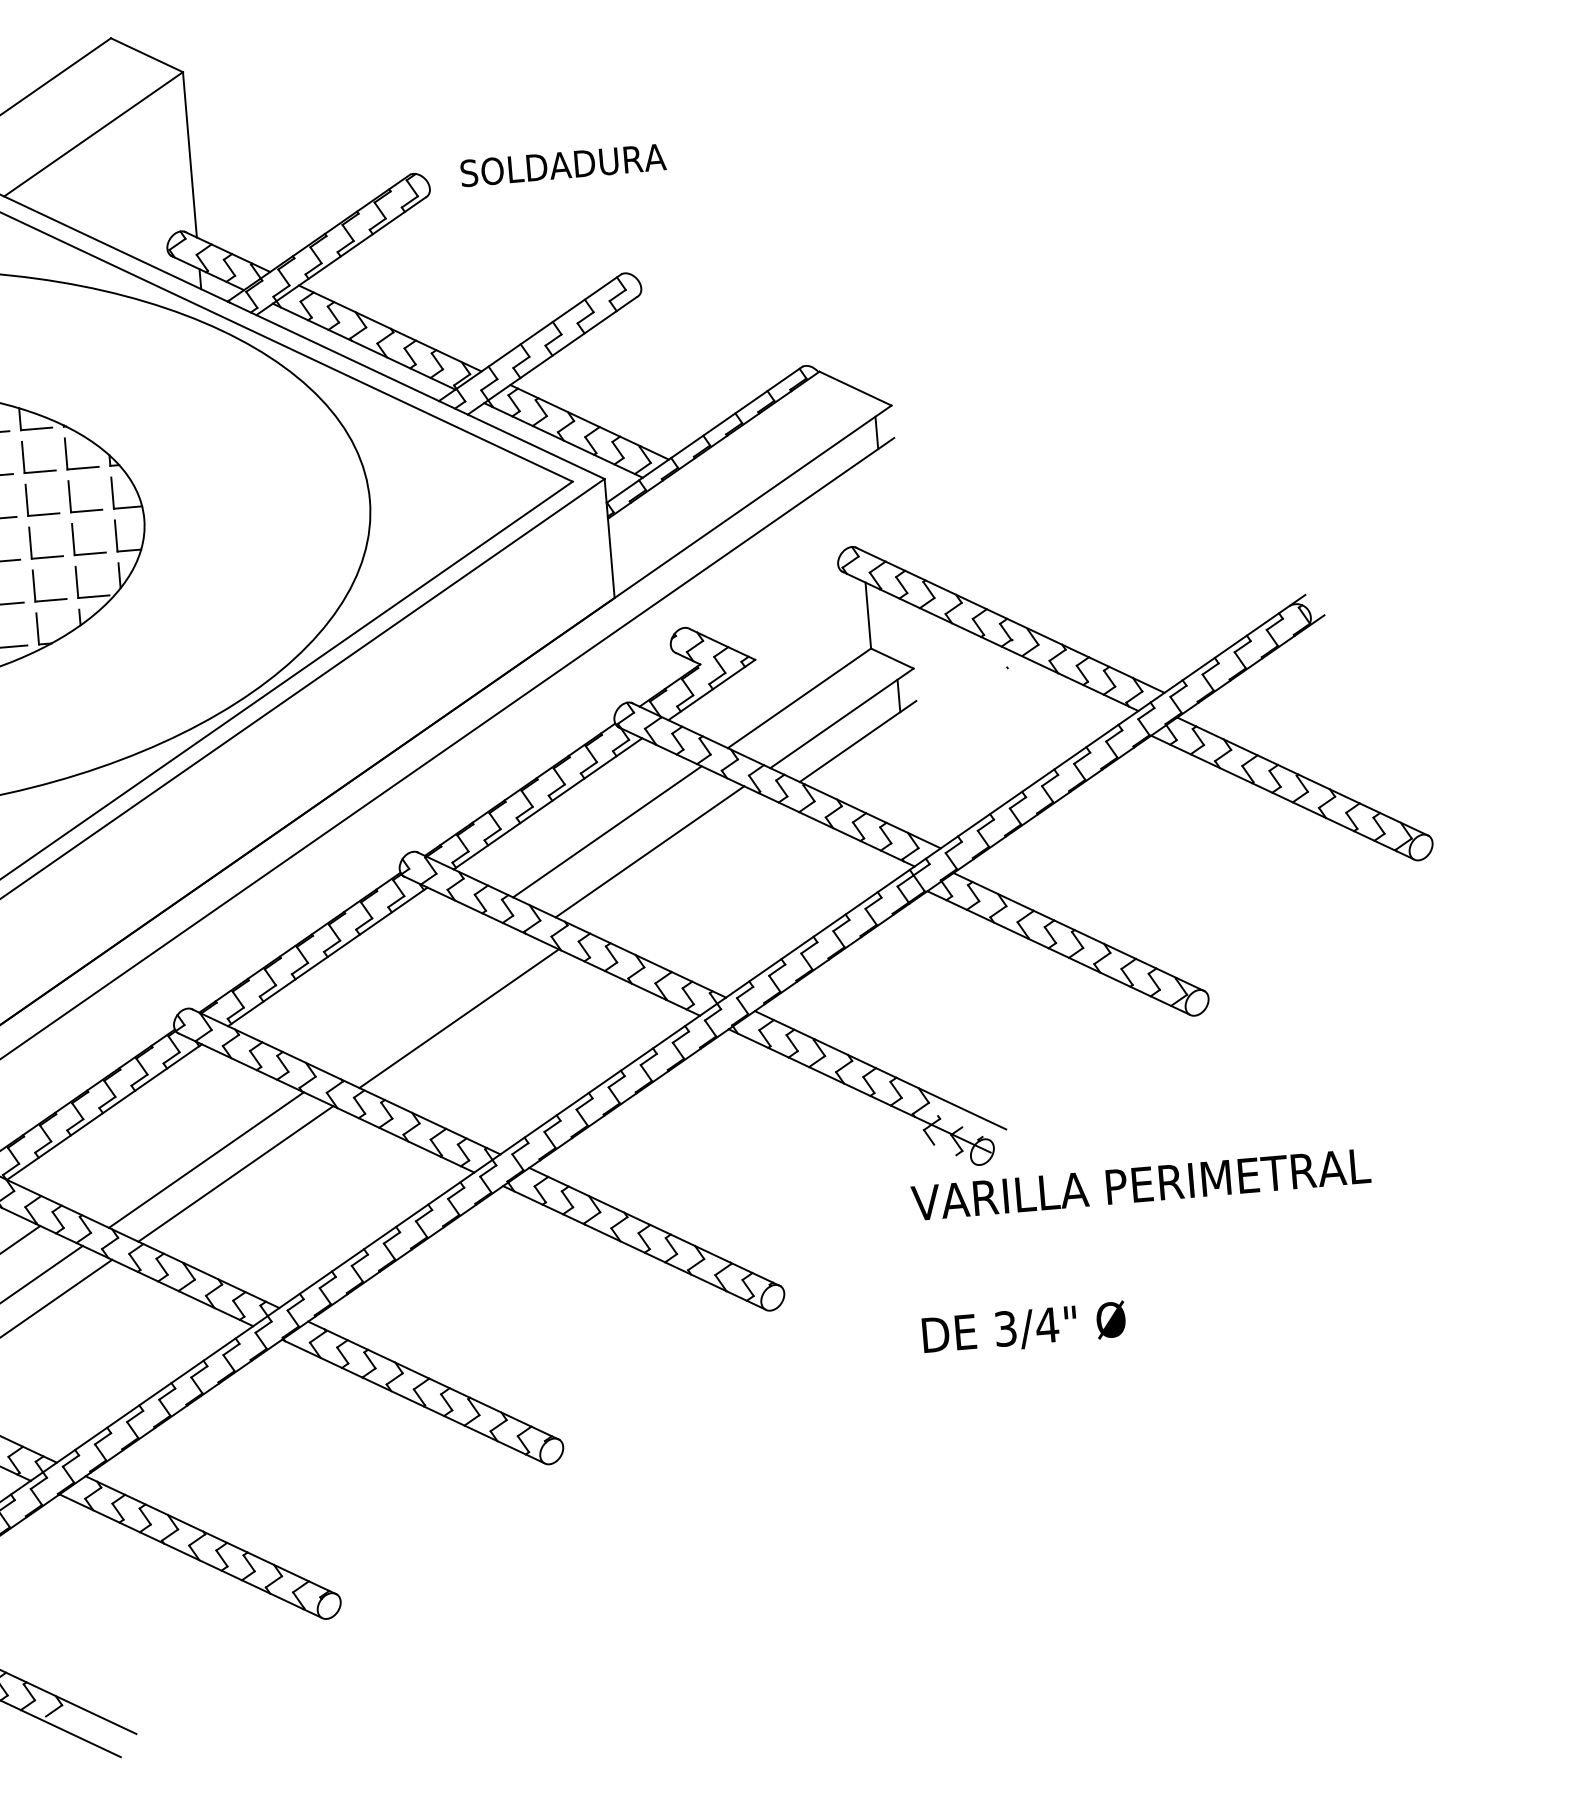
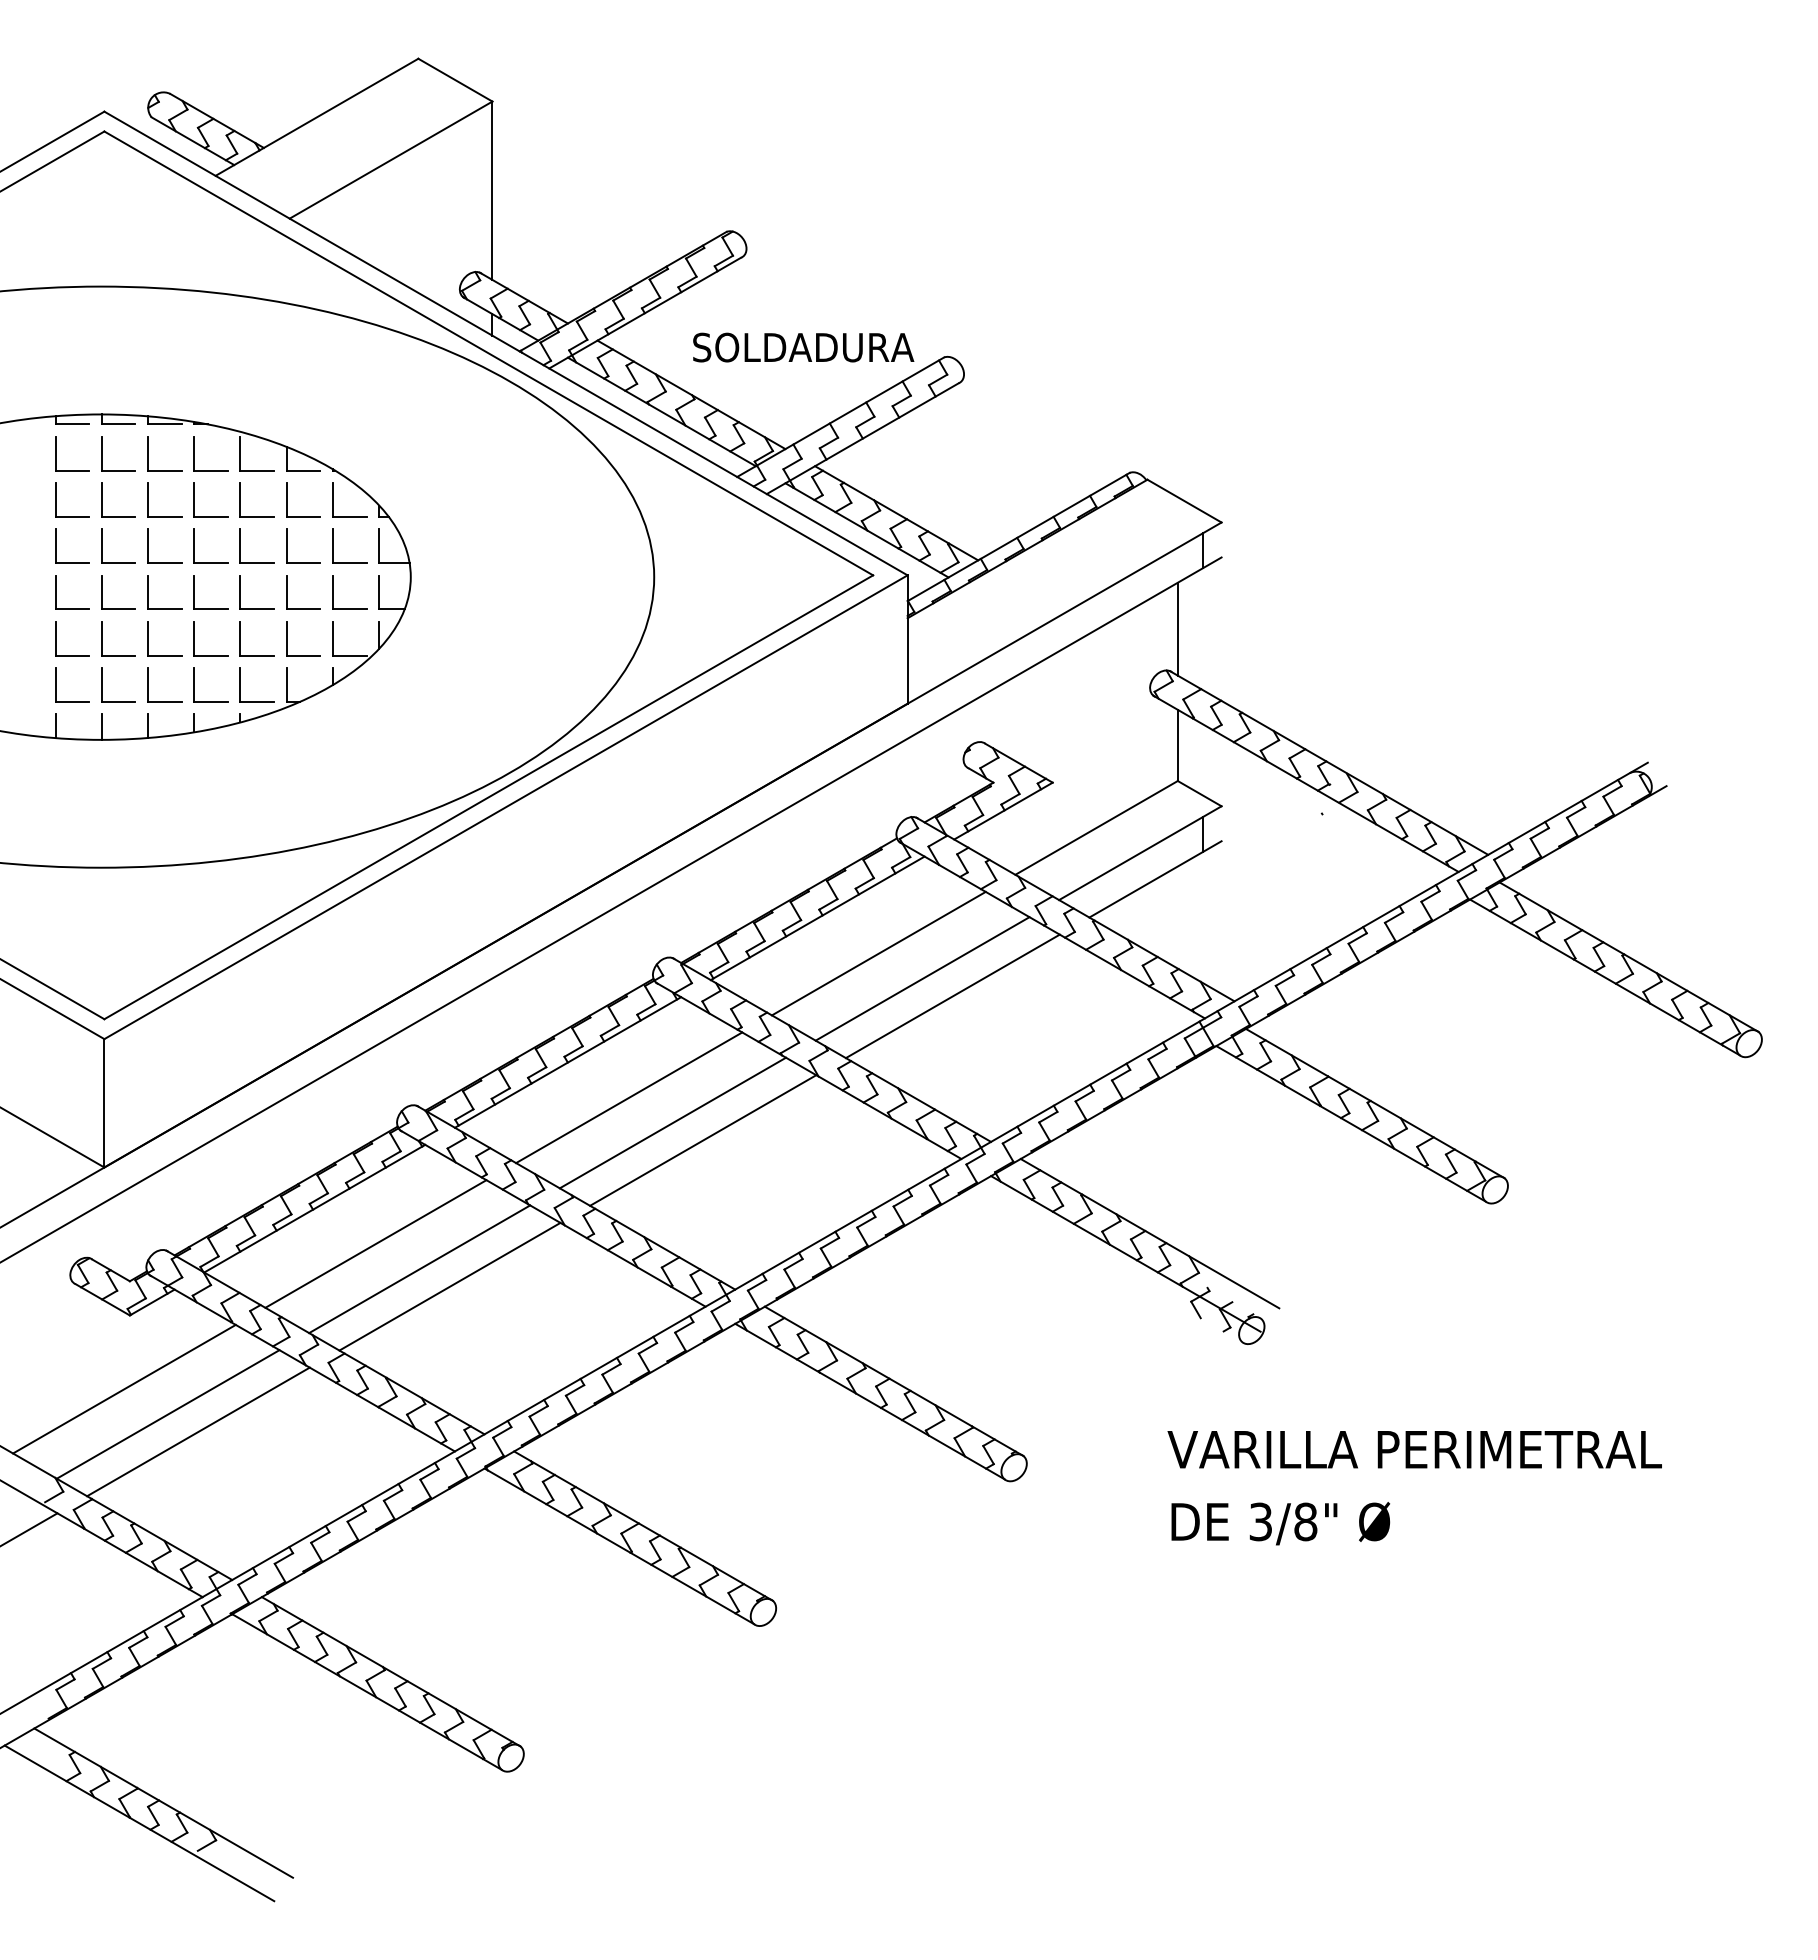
text: (563, 165) -> (803, 347), moved
line: (858, 507) -> (1177, 628), added
line: (679, 865) -> (952, 996), added
line: (387, 984) -> (629, 1097), added
line: (429, 1004) -> (672, 1122), added
line: (163, 1139) -> (375, 1243), added
text: (1140, 1184) -> (1414, 1449), moved
text: (1047, 1324) -> (1305, 1521), 3/4" -> 3/8"

